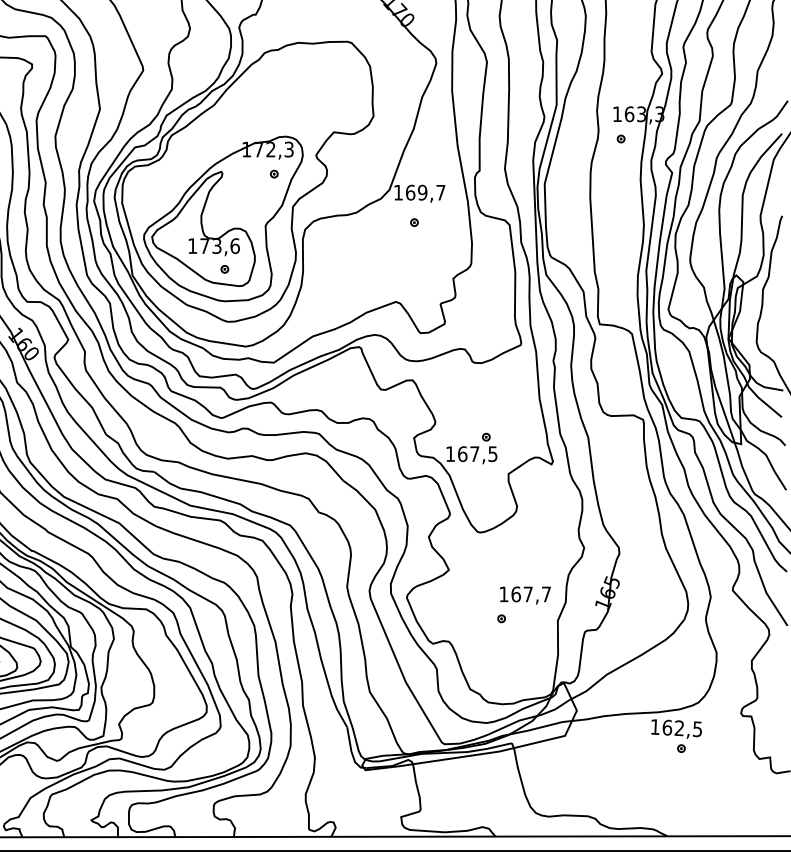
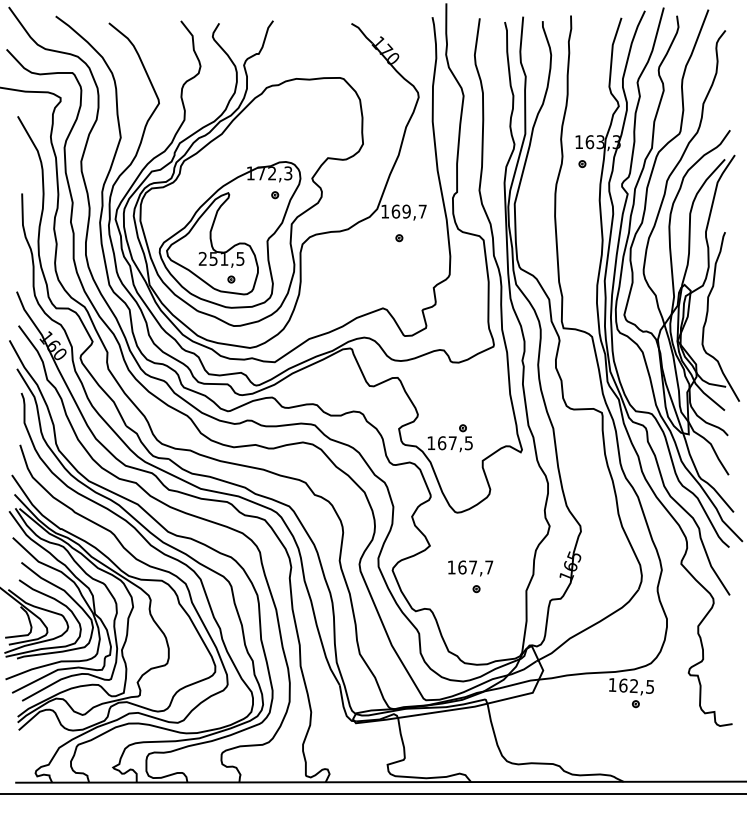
text: (213, 245) -> (221, 258), 173,6 -> 251,5
text: (525, 595) -> (470, 568), moved

